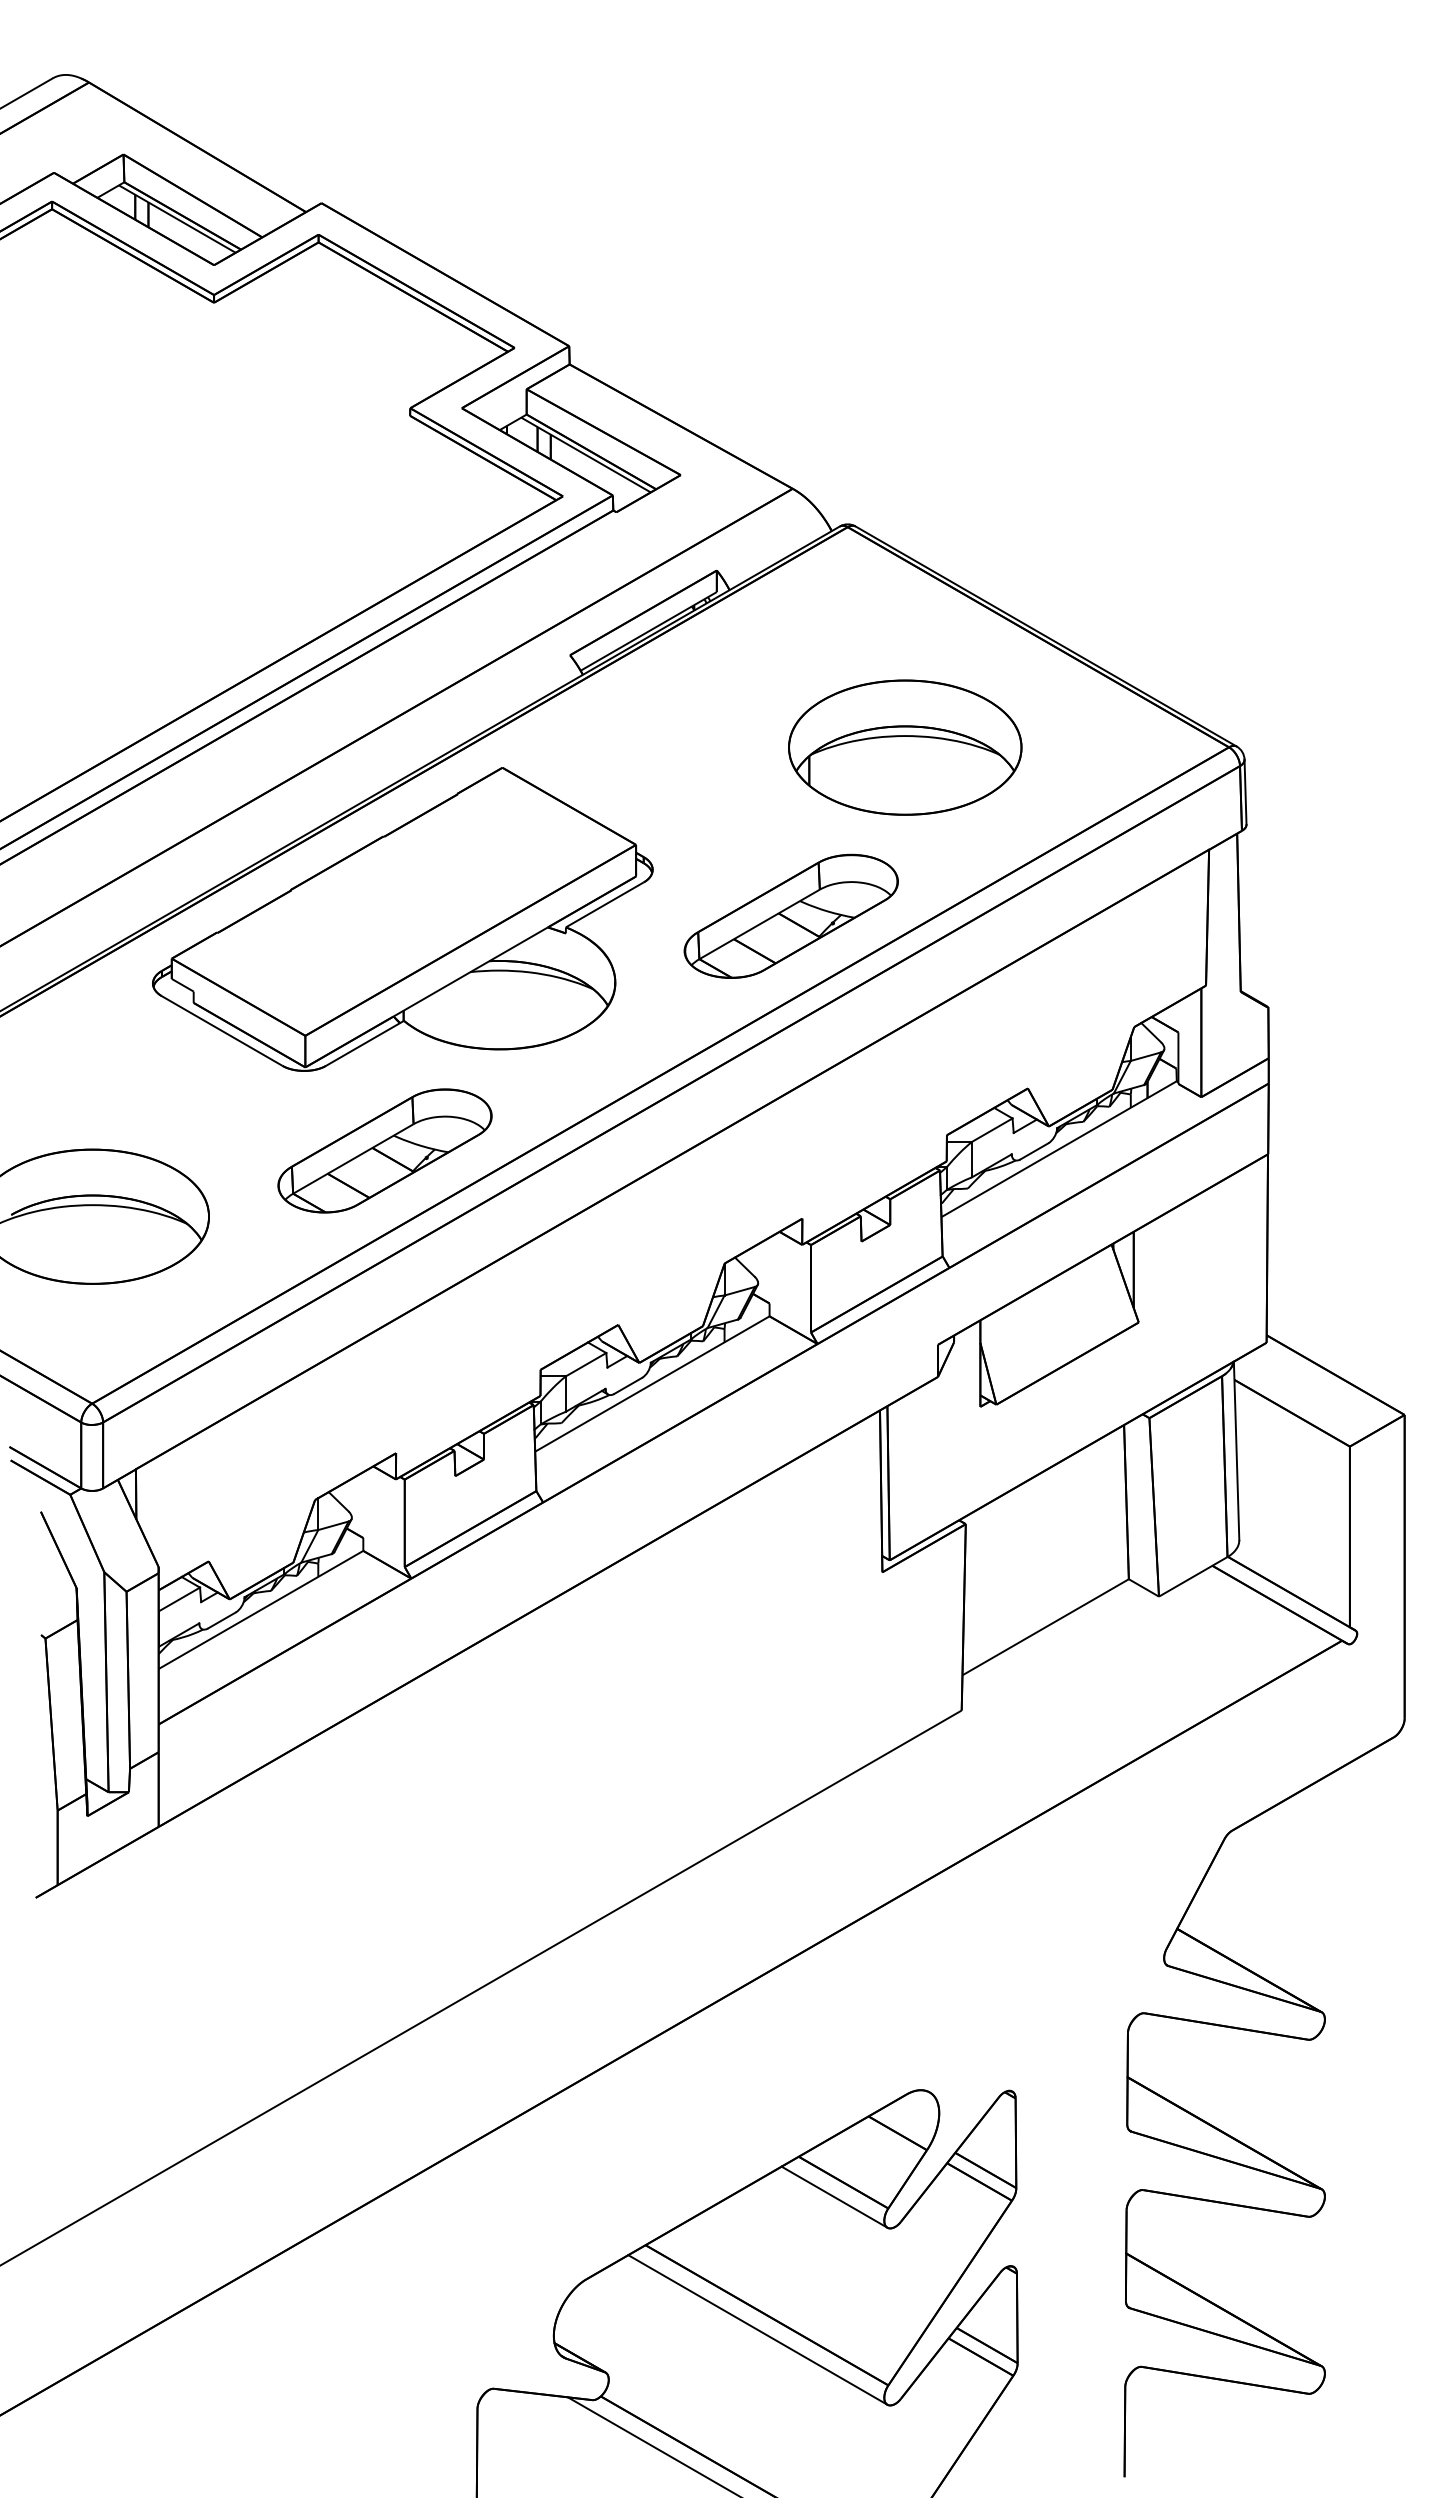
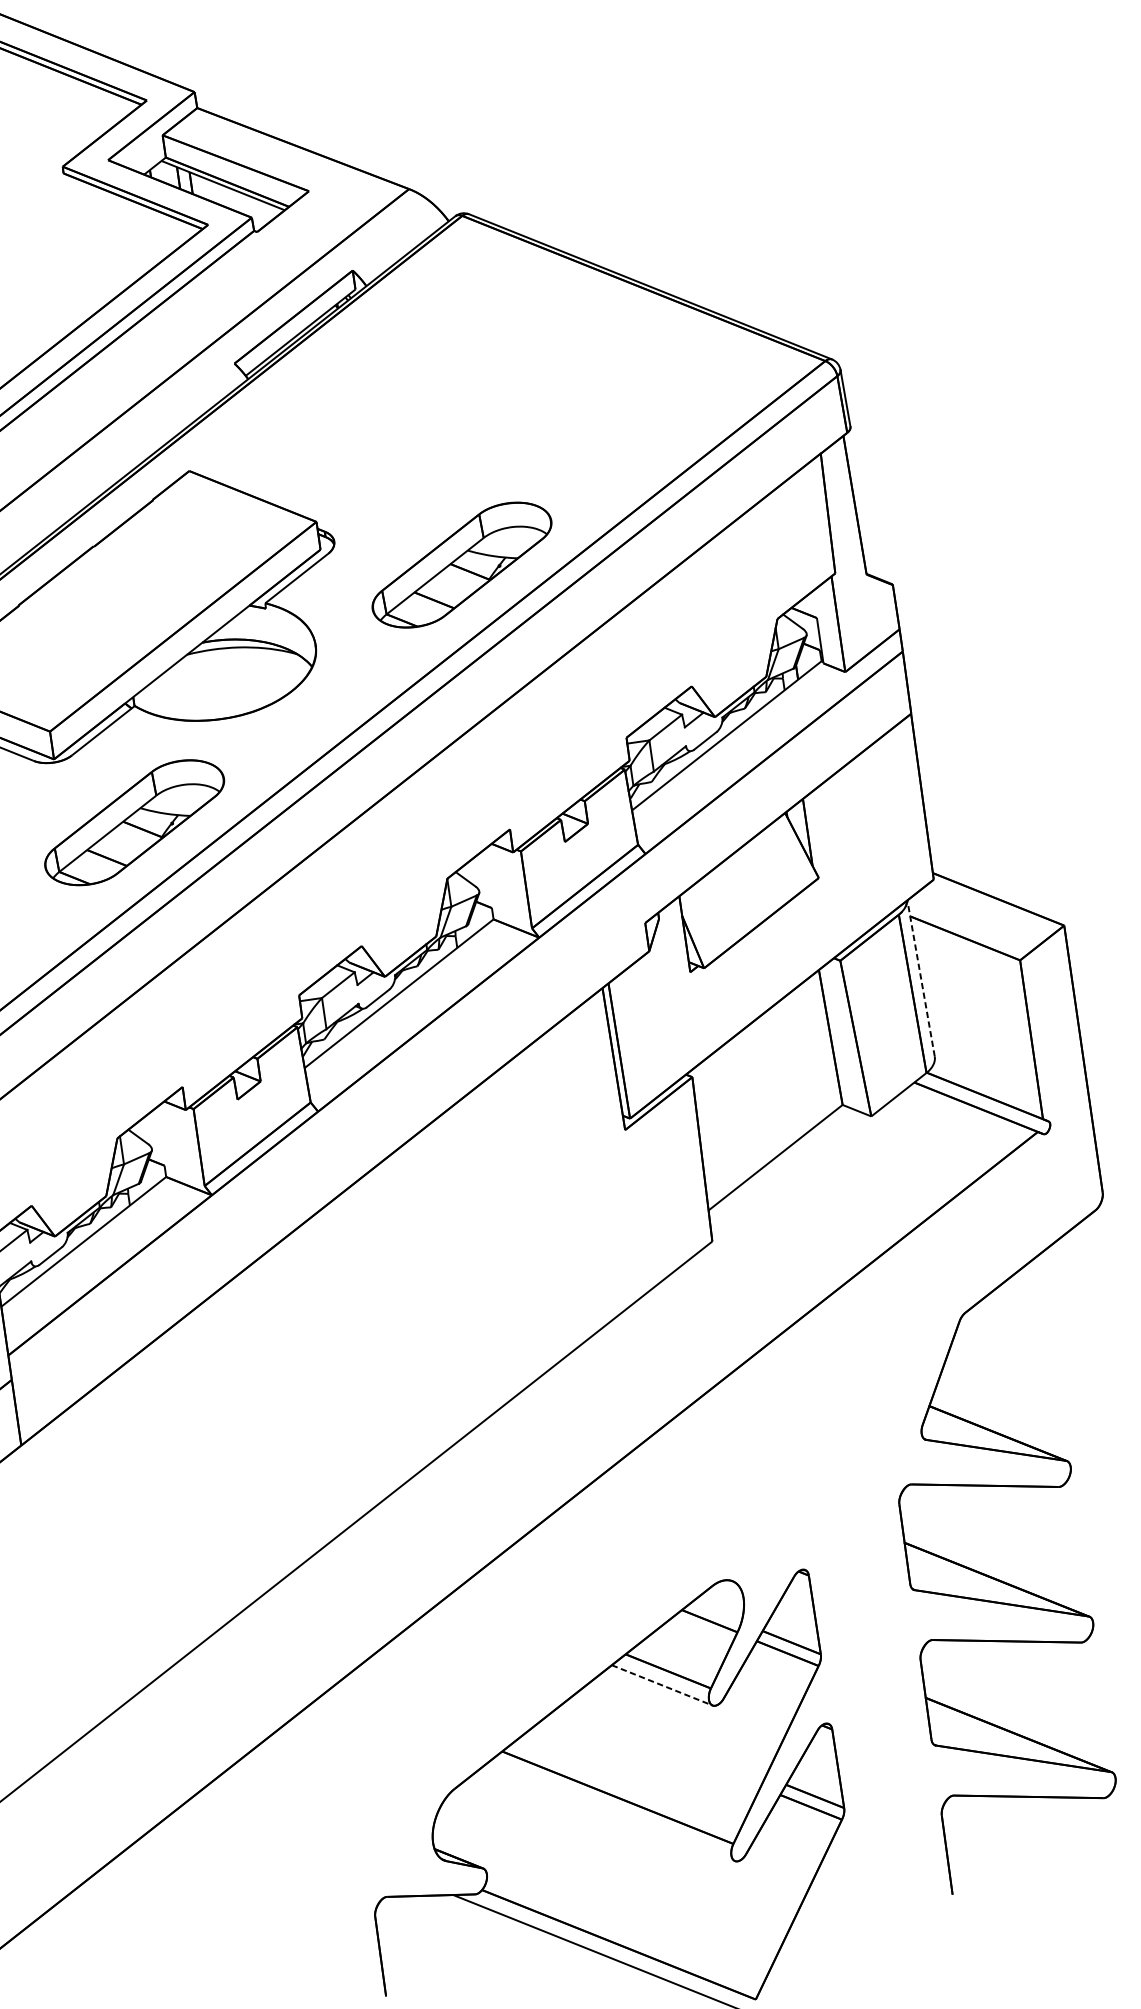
part: (905, 747) -> (540, 402), removed
line: (1236, 1450) -> (920, 978), solid -> dashed
line: (834, 2197) -> (662, 1685), solid -> dashed
line: (757, 2329) -> (611, 1811), removed

